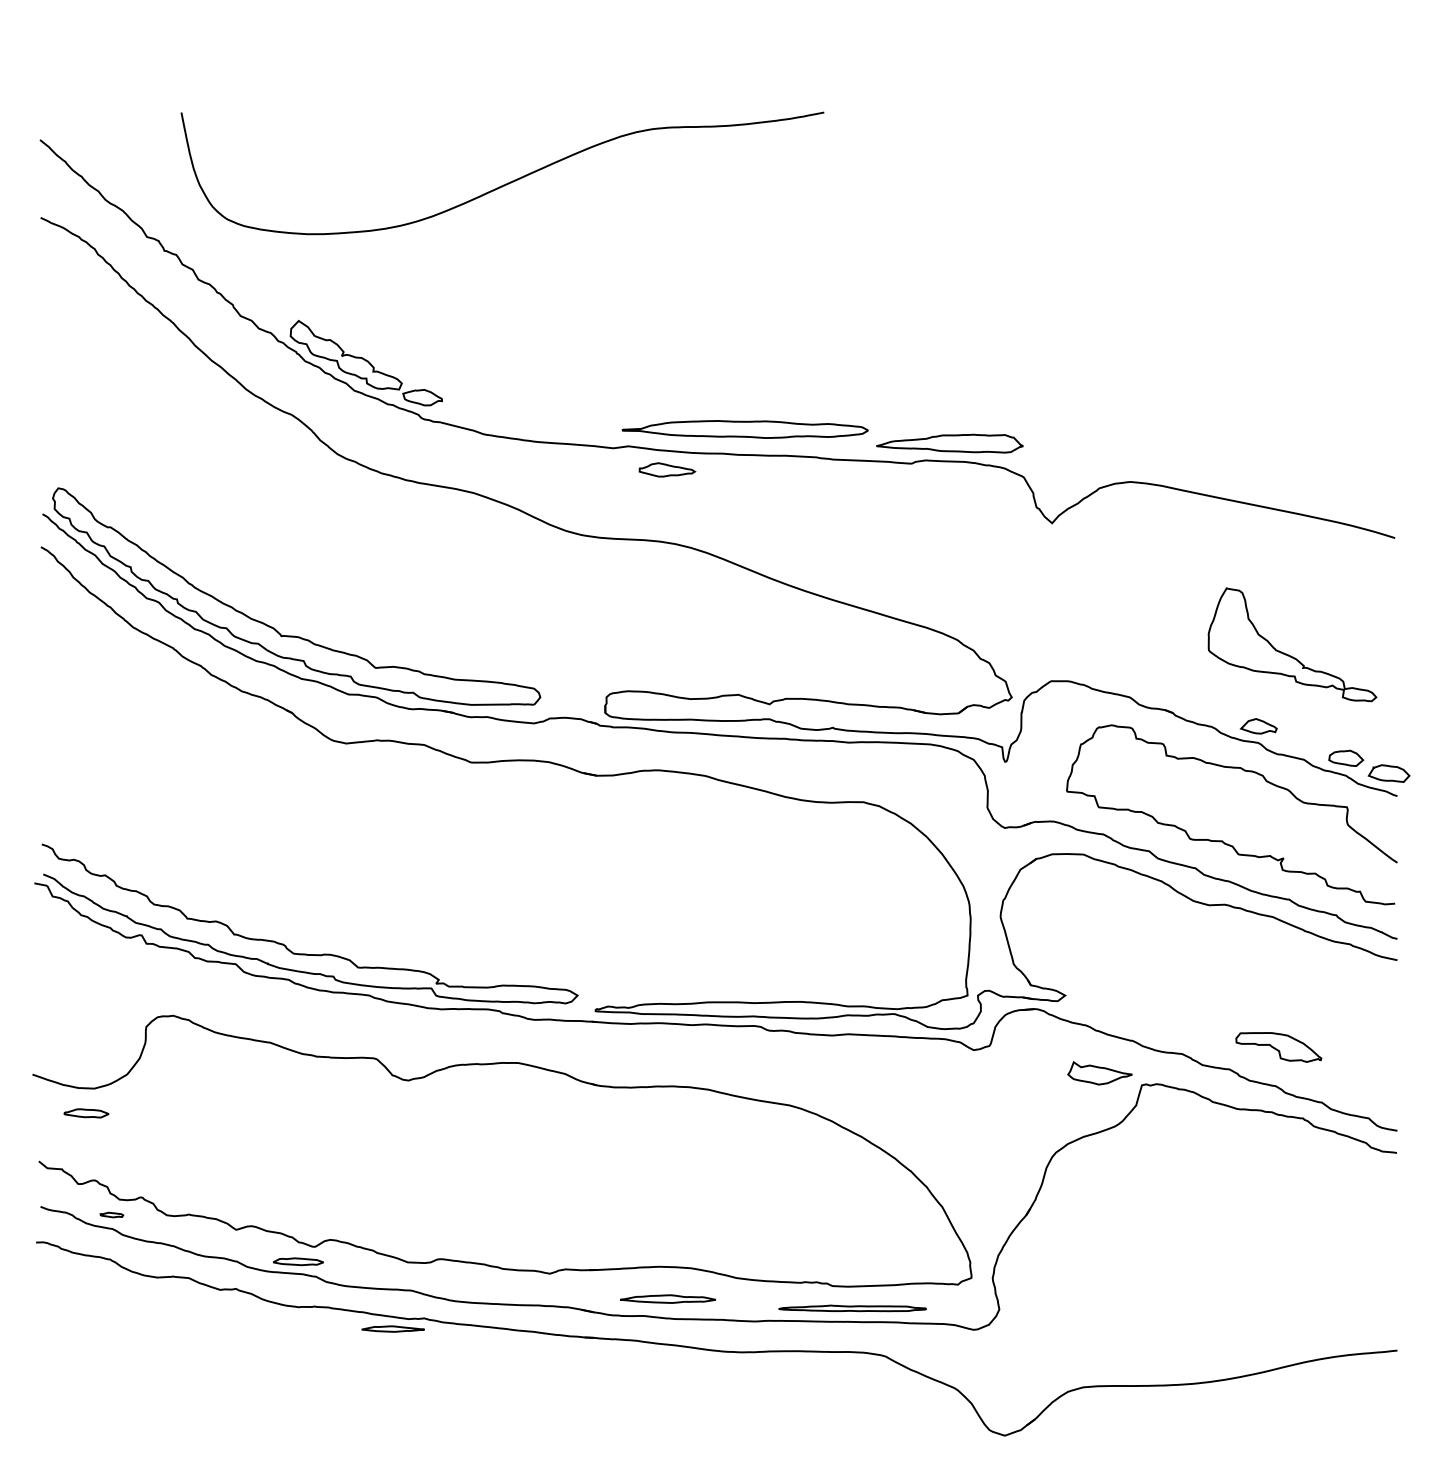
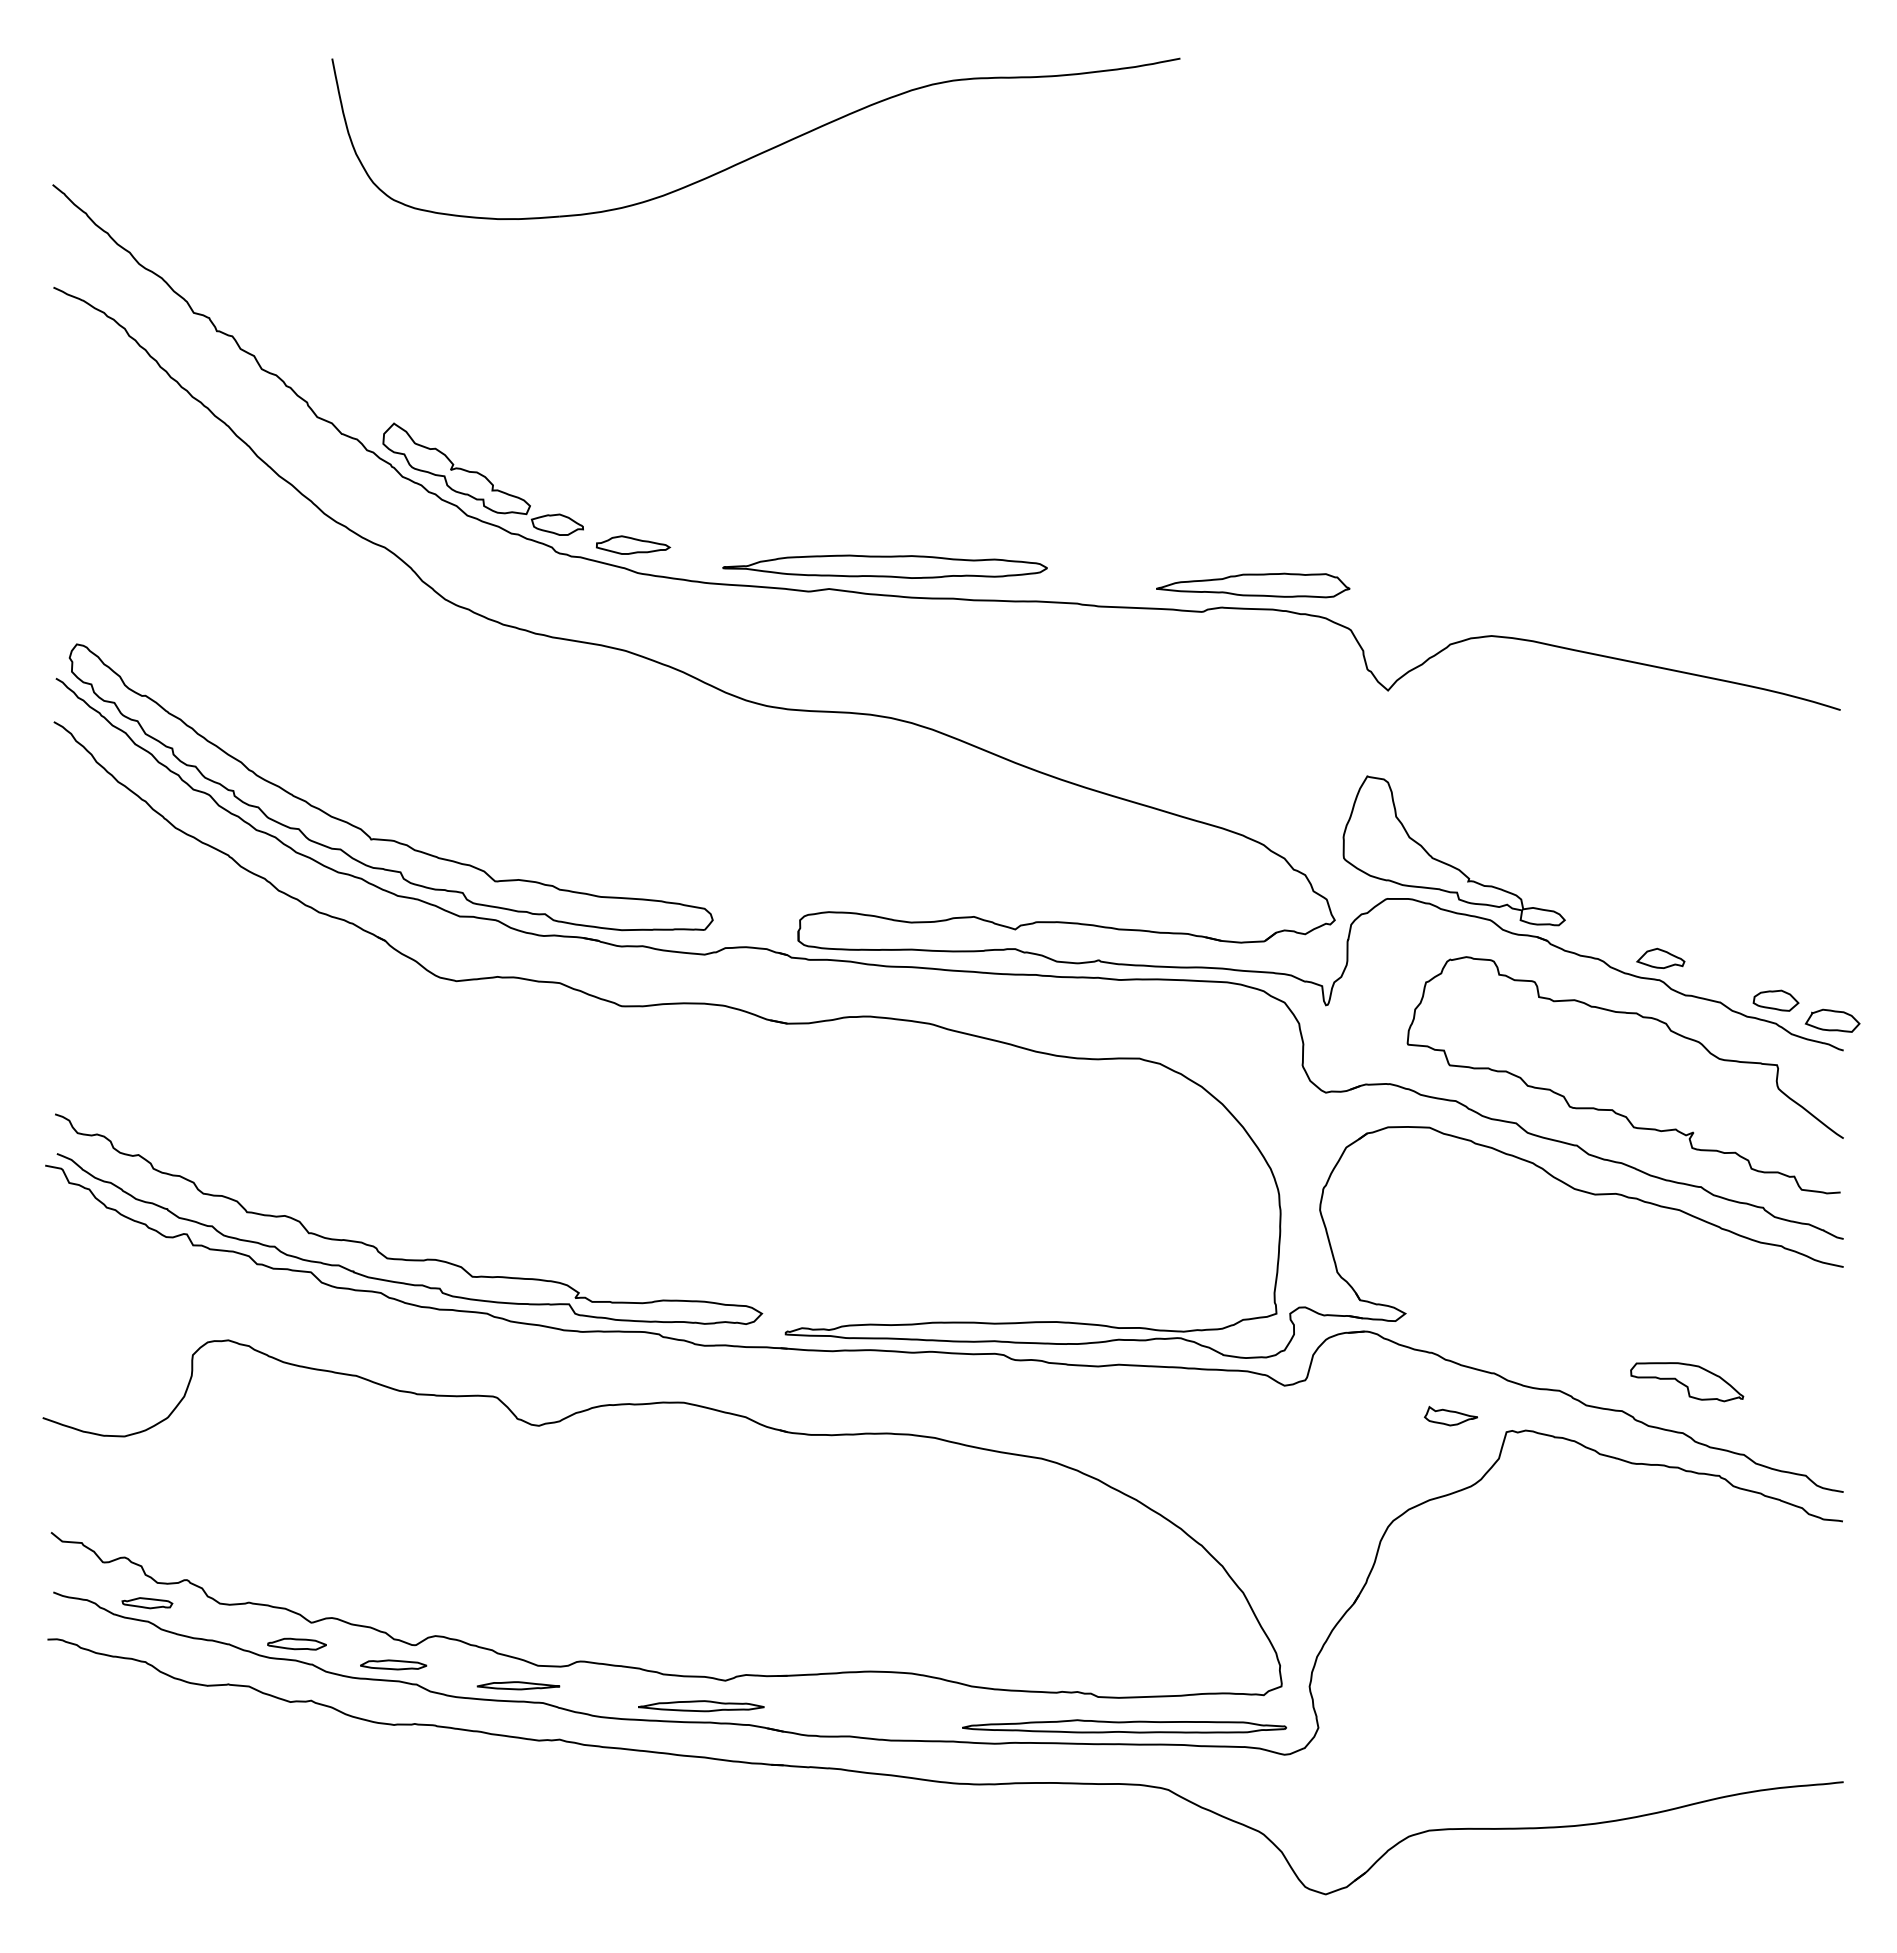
part: (507, 182) -> (762, 151), moved
part: (744, 429) -> (884, 566), moved
part: (667, 469) -> (633, 544), moved
part: (1288, 654) -> (1448, 863), moved
part: (1099, 1072) -> (1450, 1415), size x0.62
part: (86, 1112) -> (296, 1643), moved
part: (111, 1215) -> (147, 1603), size x1.67
part: (668, 1299) -> (701, 1706), moved
part: (852, 1308) -> (1124, 1726), size x1.67
part: (393, 1328) -> (518, 1685), moved

